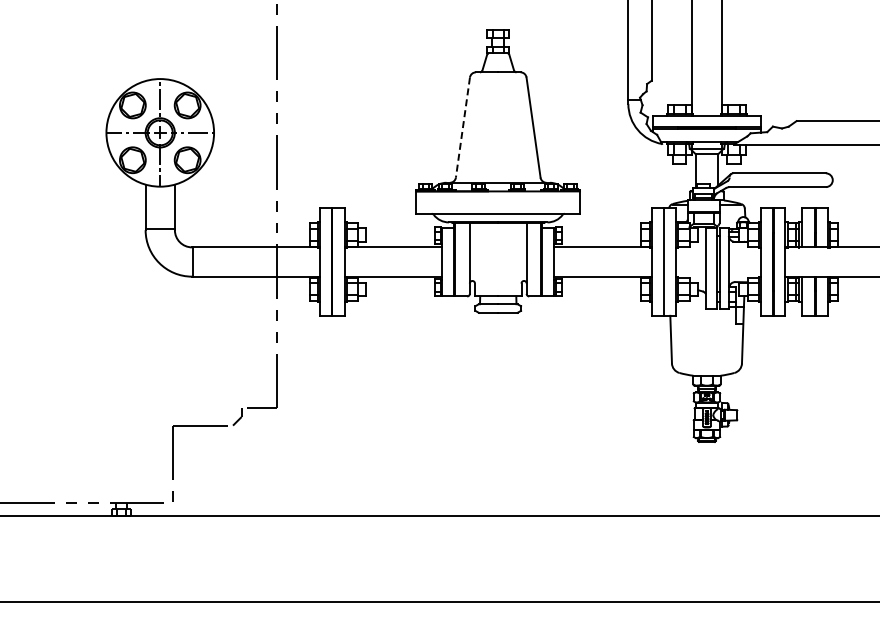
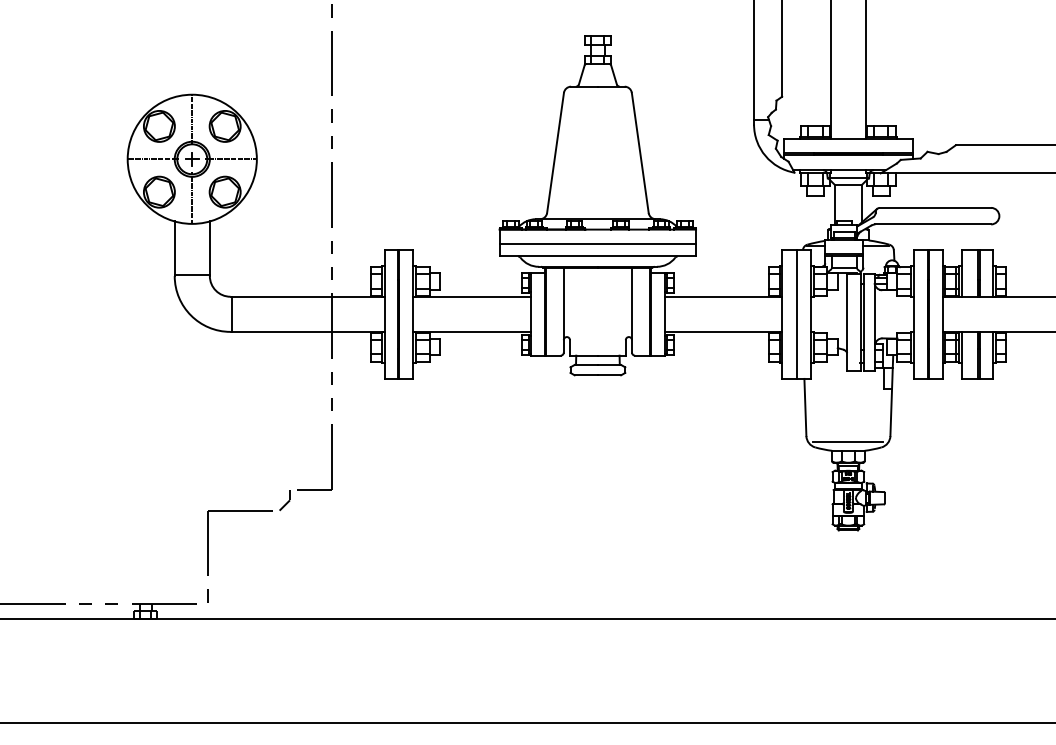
line: (462, 127) -> (555, 152), dashed -> solid
line: (498, 203) -> (598, 244), added
line: (706, 368) -> (847, 442), added

